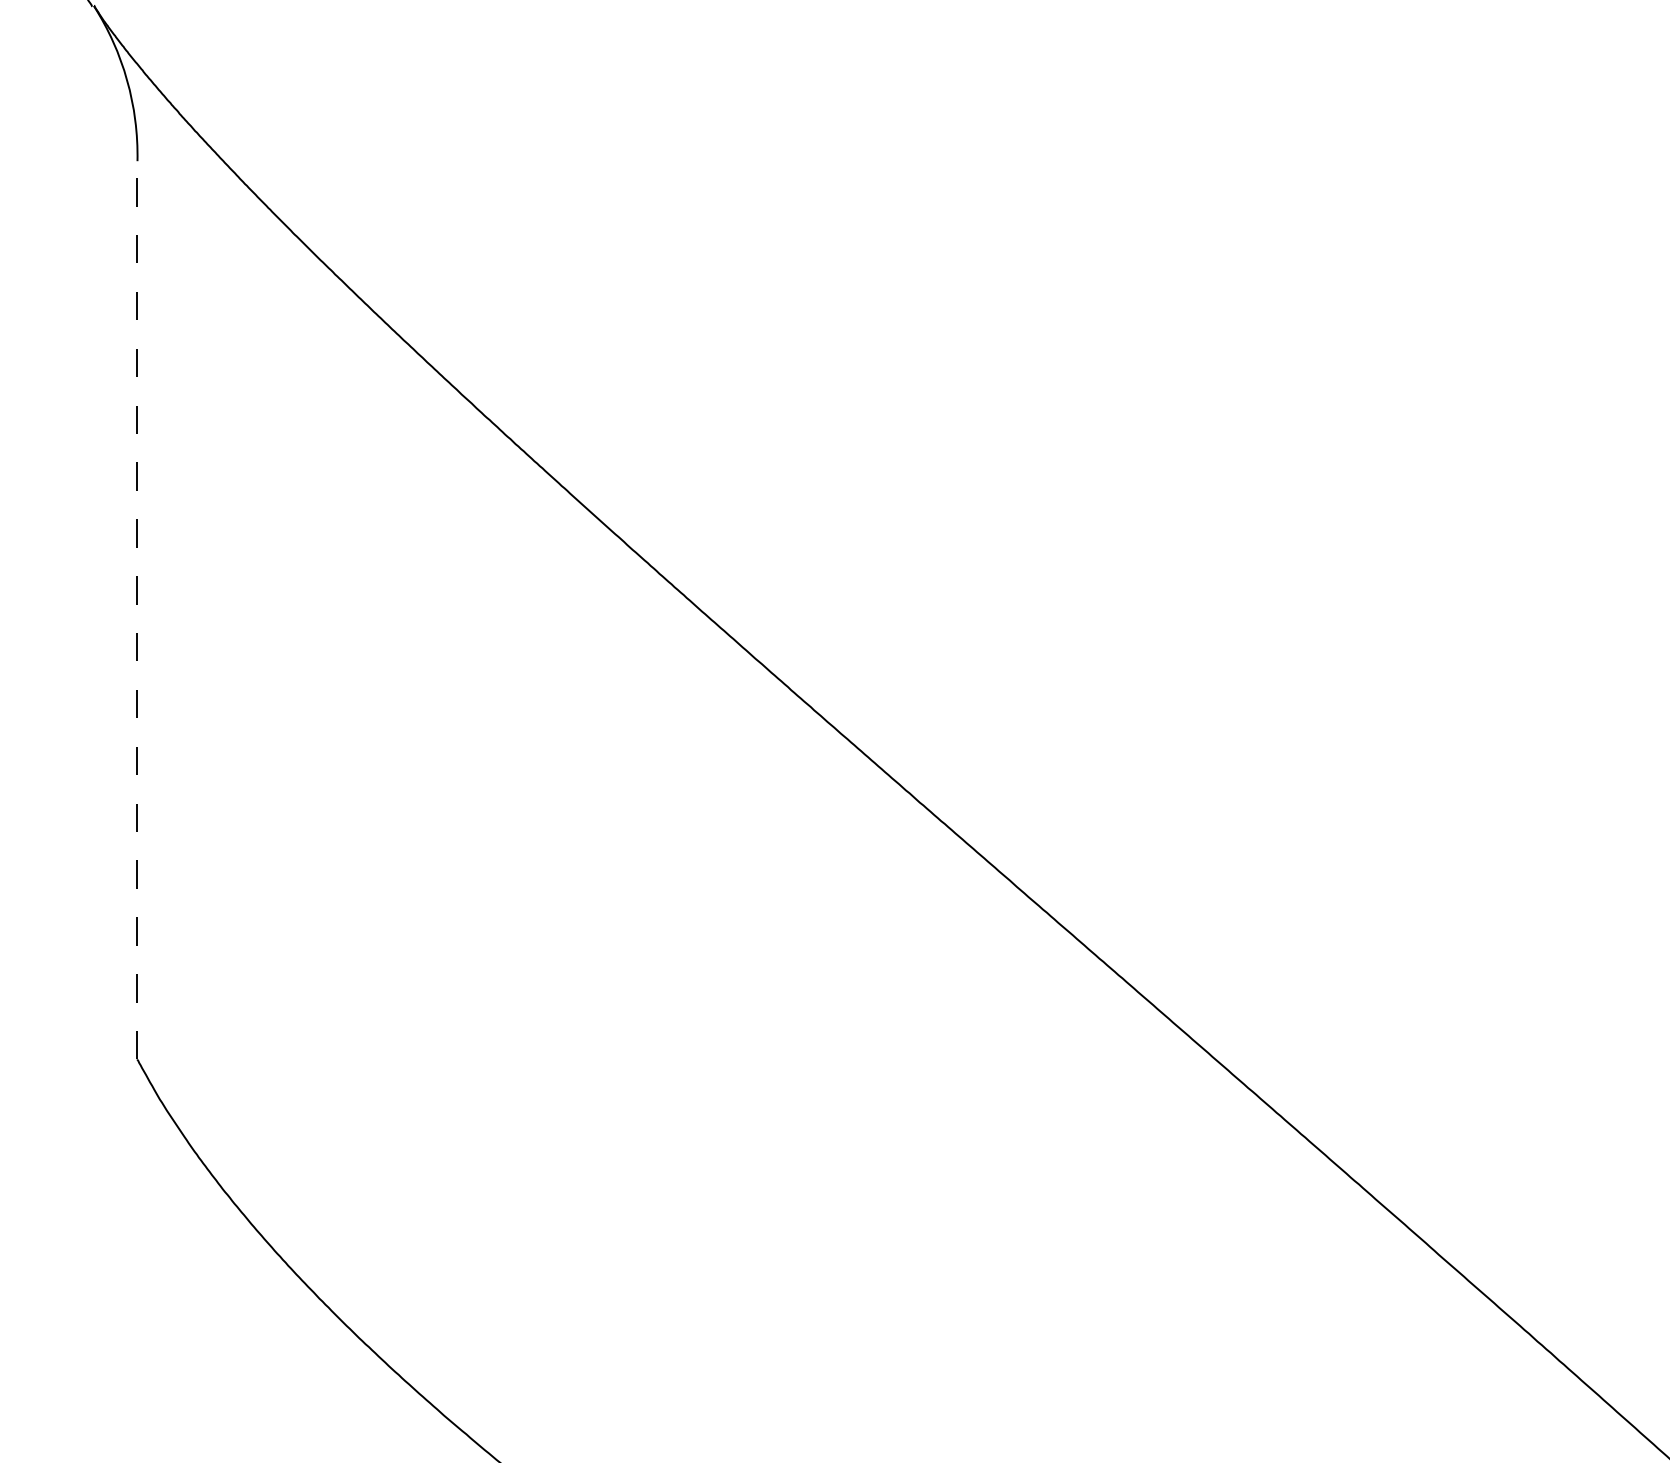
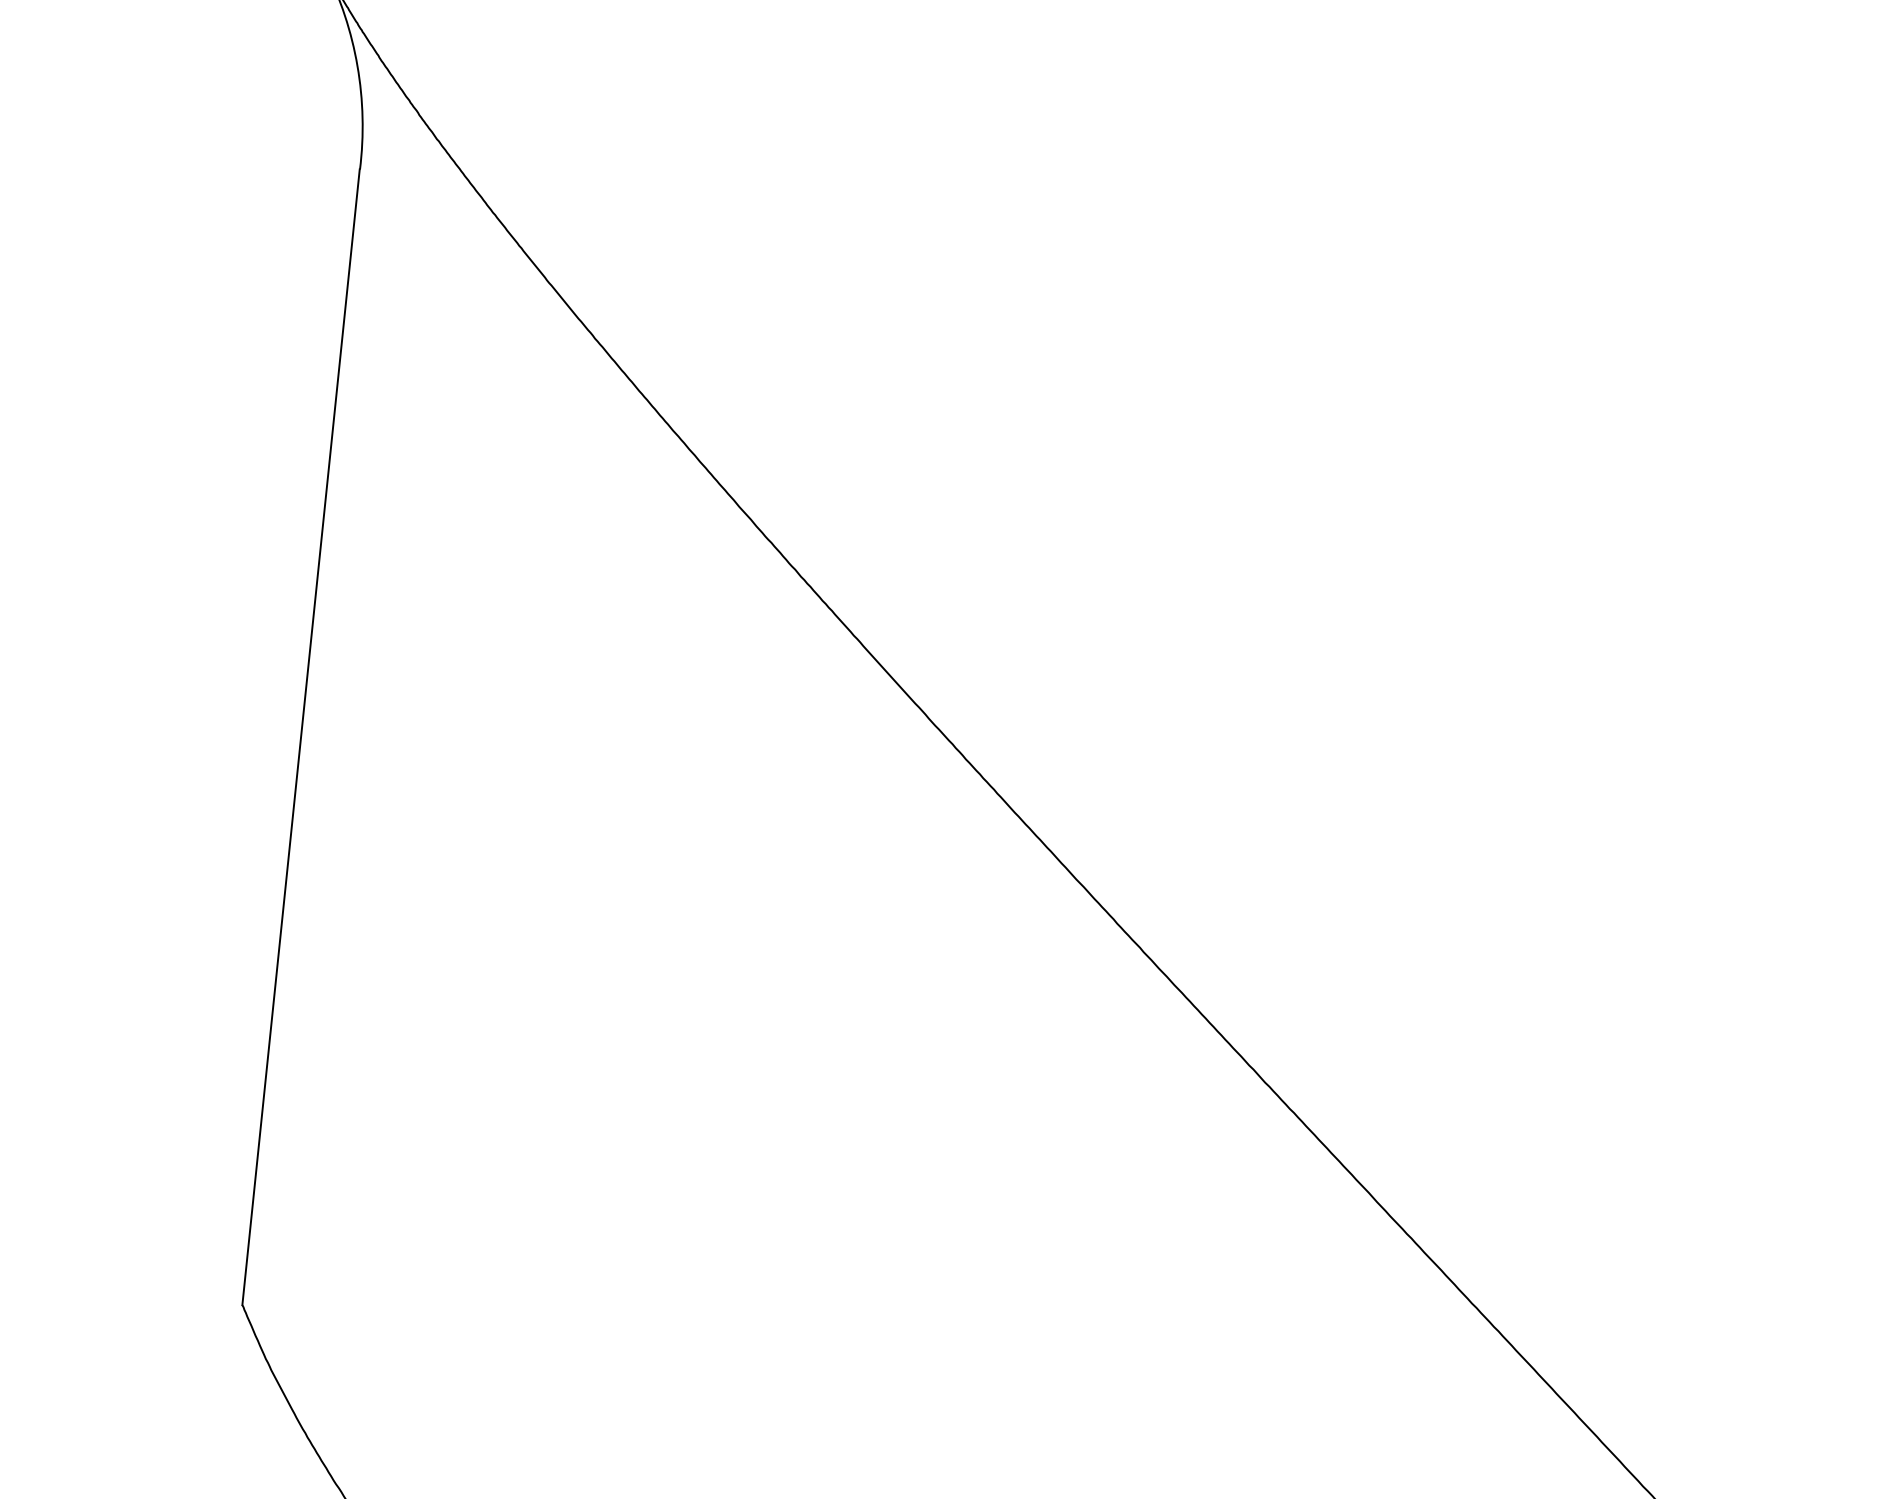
line: (137, 609) -> (301, 736), dashed -> solid

